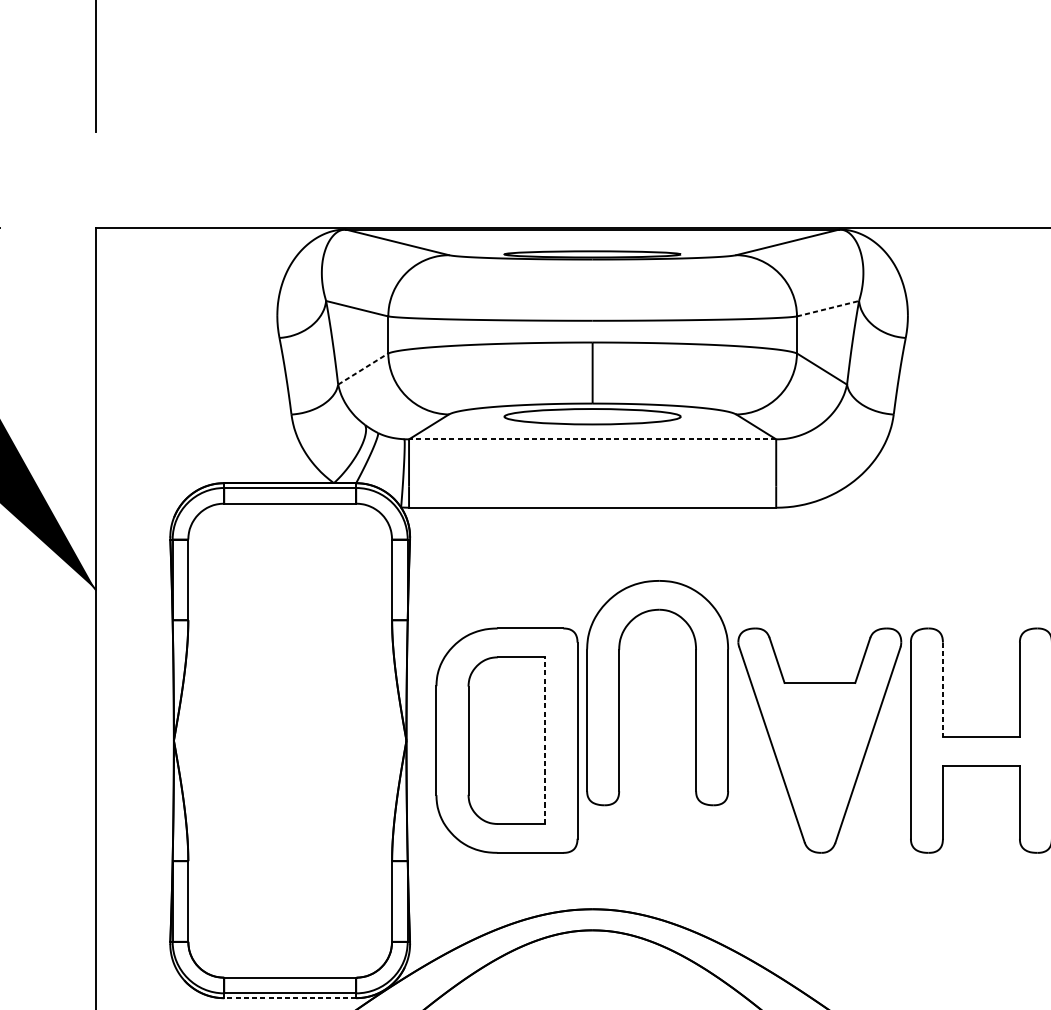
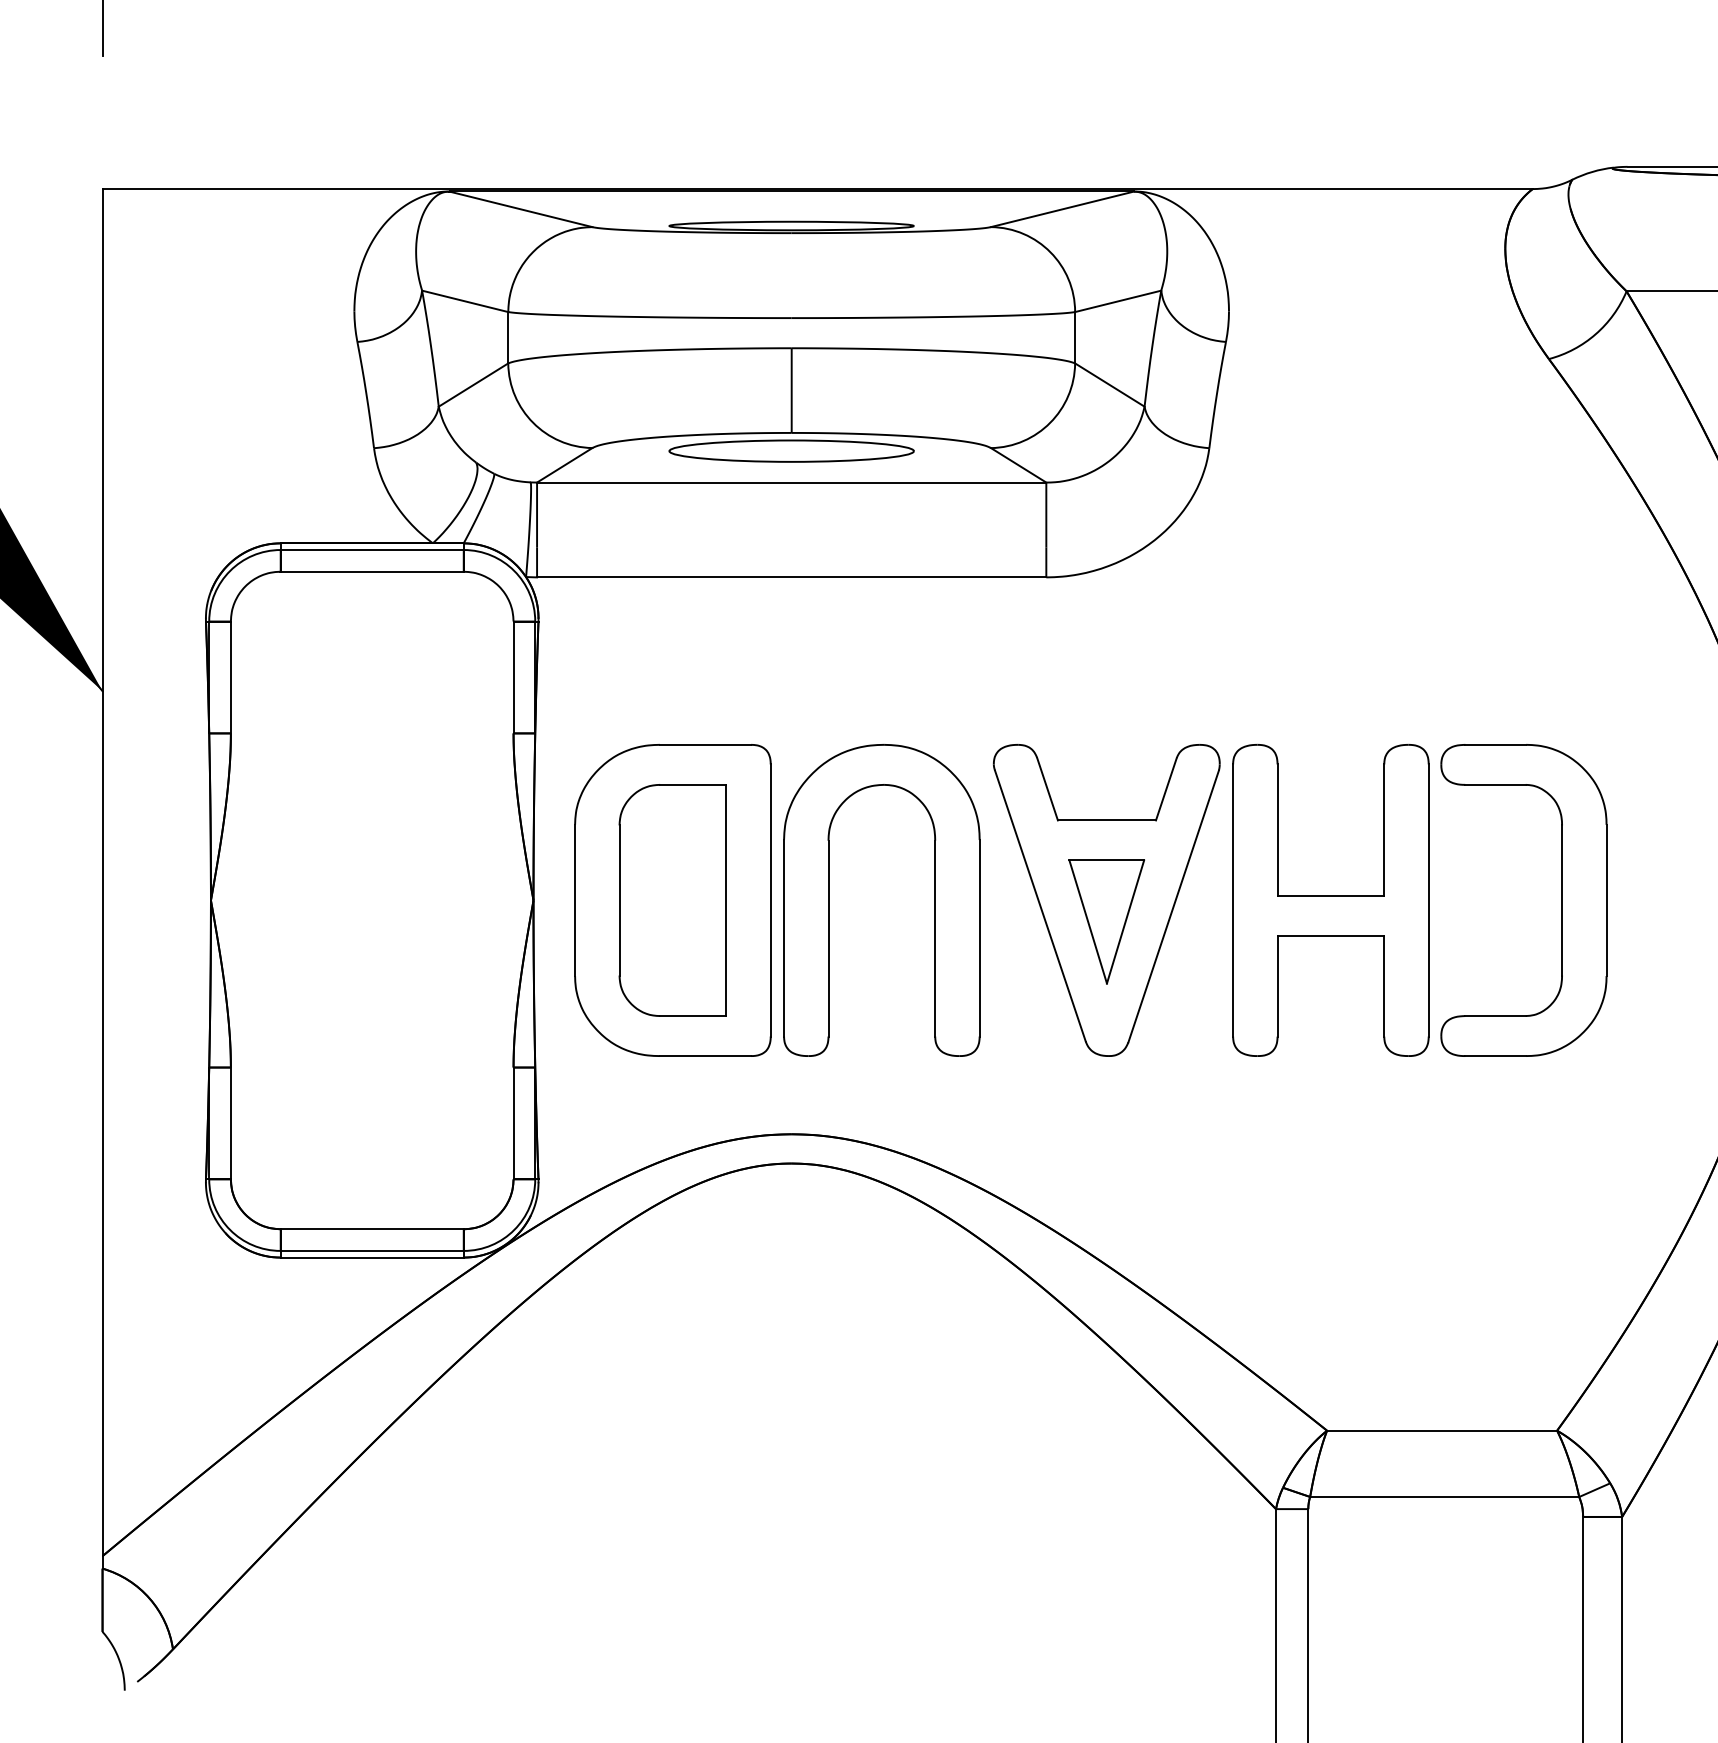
line: (828, 308) -> (1118, 301), dashed -> solid
line: (363, 369) -> (473, 385), dashed -> solid
line: (592, 439) -> (791, 482), dashed -> solid
line: (942, 690) -> (1277, 830), dashed -> solid
part: (619, 693) -> (829, 900), moved
line: (545, 740) -> (726, 900), dashed -> solid
part: (819, 755) -> (1106, 921), added
line: (290, 998) -> (372, 1257), dashed -> solid

